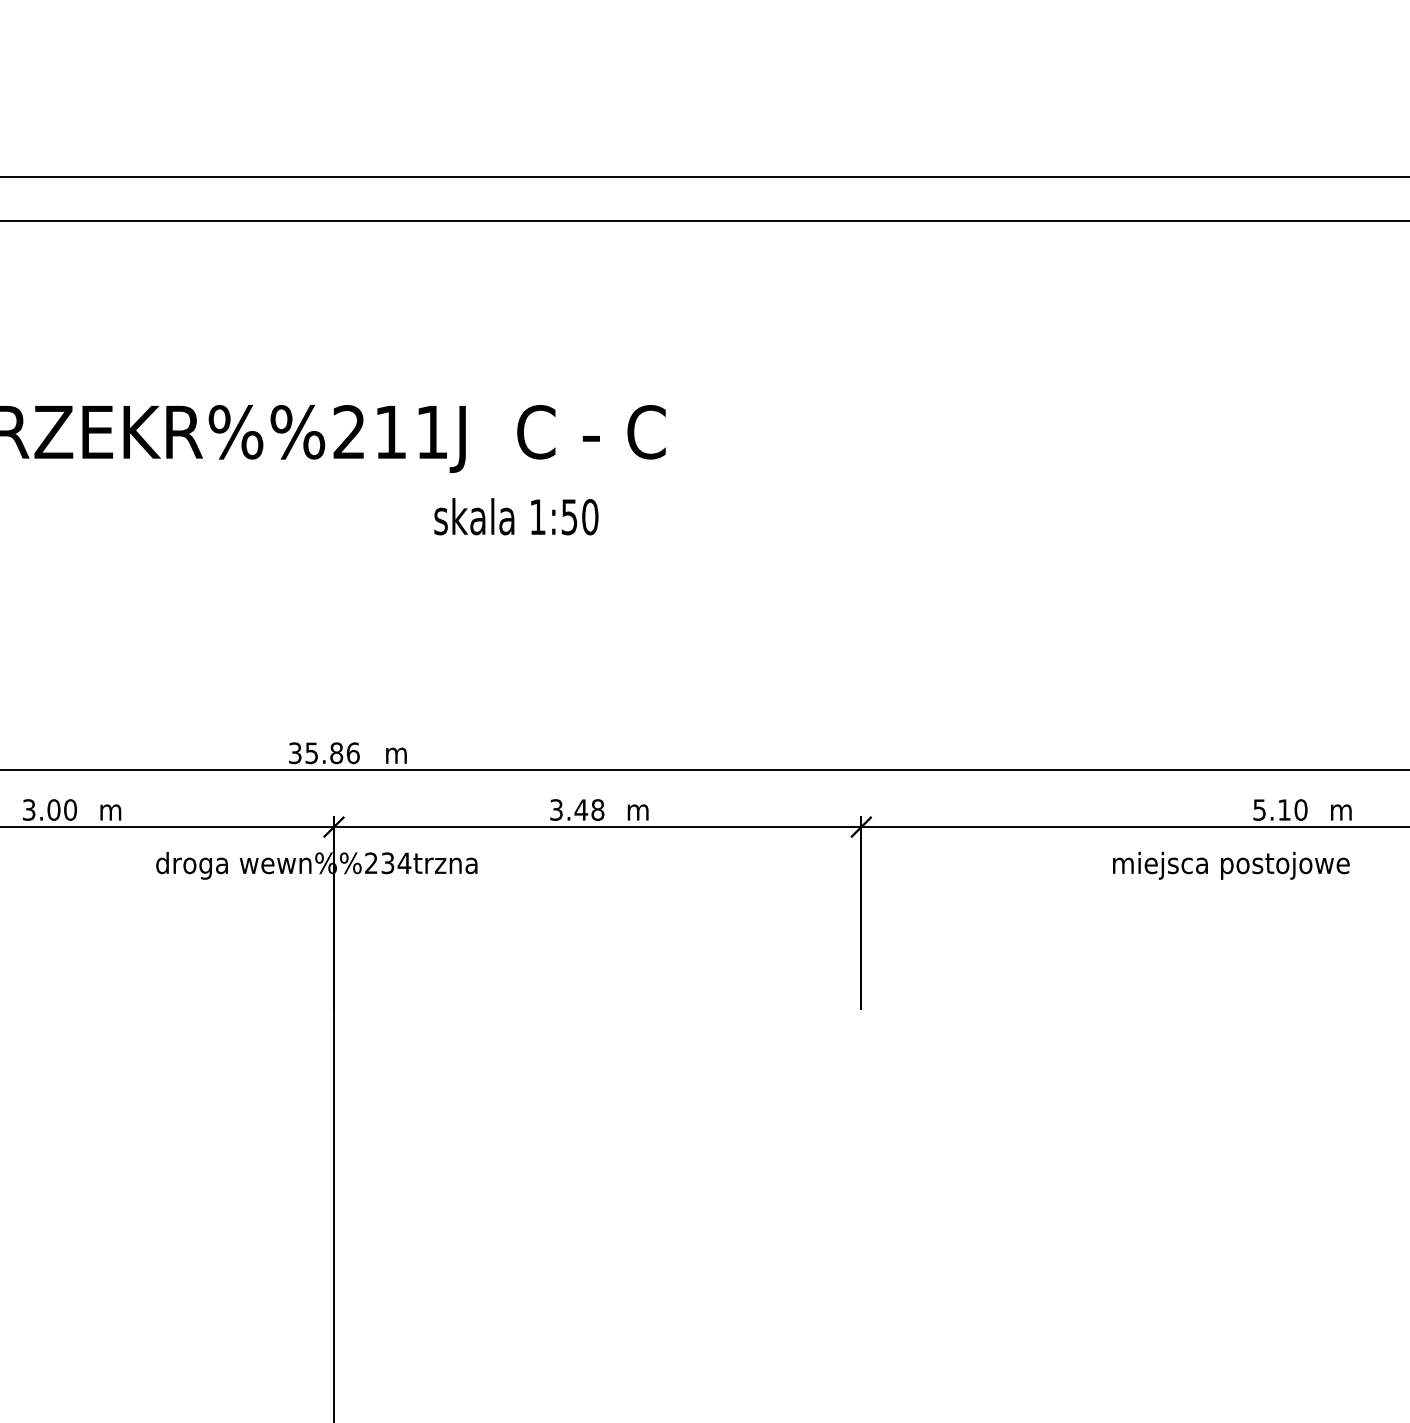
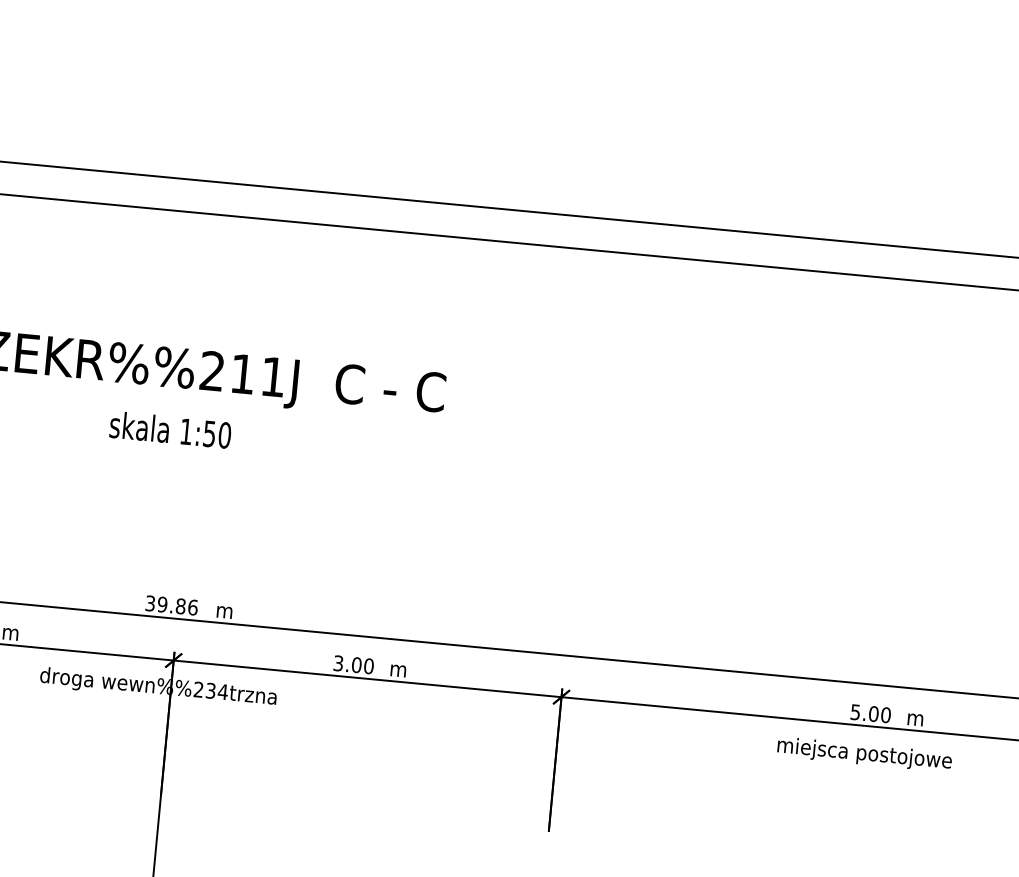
text: (516, 516) -> (170, 429), moved
text: (311, 752) -> (162, 604), 35.86 -> 39.86
text: (589, 809) -> (362, 665), 3.48 -> 3.00
text: (1284, 809) -> (873, 713), 5.10 -> 5.00
text: (1231, 865) -> (864, 754), moved

